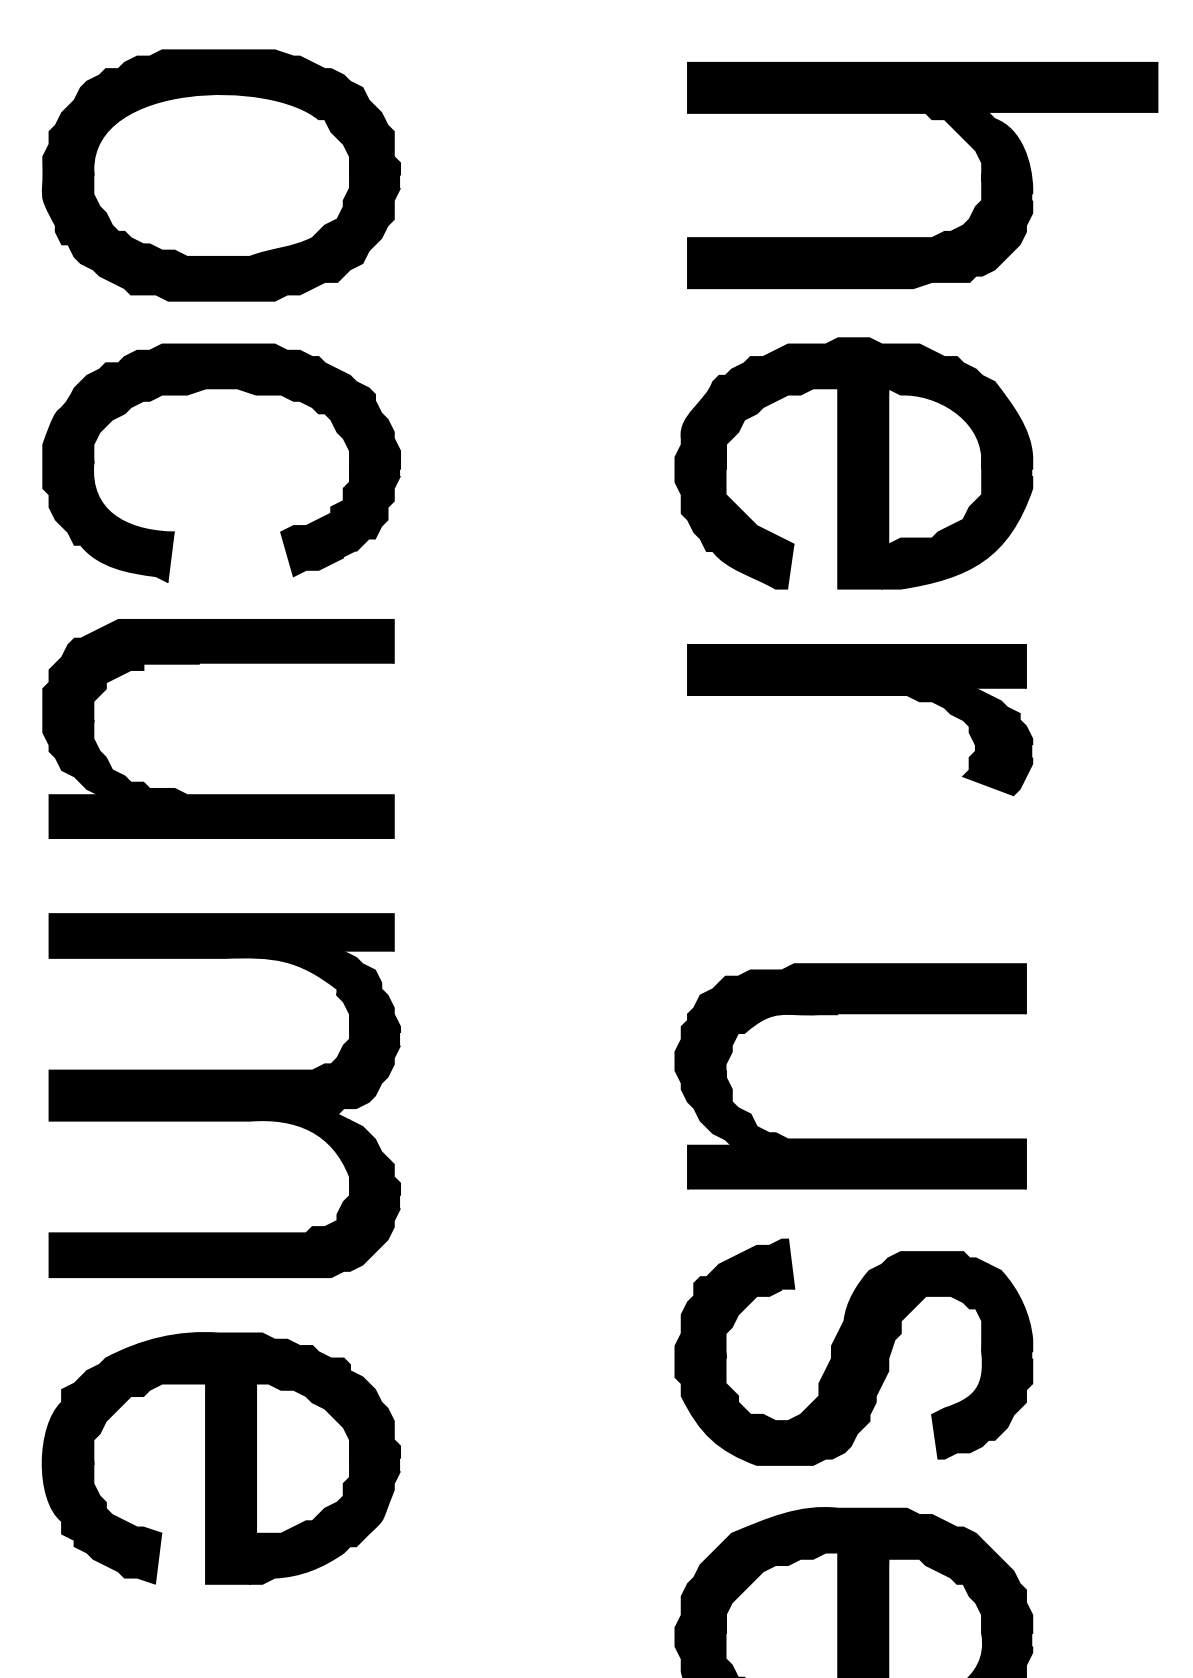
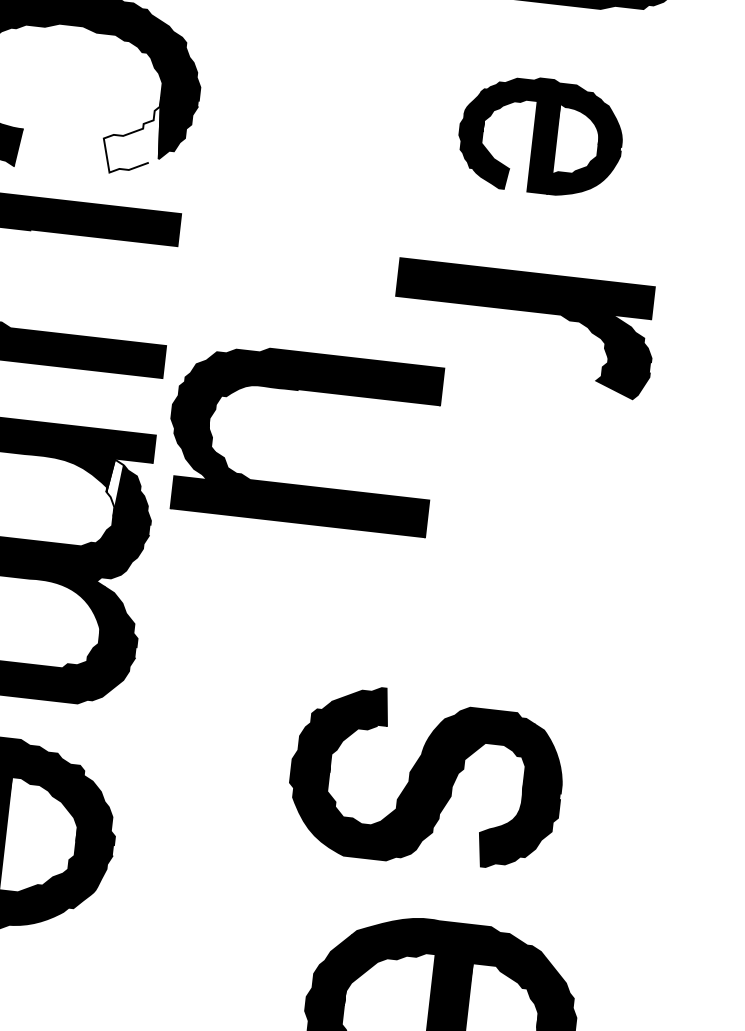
part: (853, 463) -> (540, 135), size x0.6
fill: (318, 522) -> (132, 134), removed
fill: (346, 988) -> (113, 487), removed
part: (850, 1014) -> (307, 391), moved
part: (853, 1351) -> (426, 778), moved

